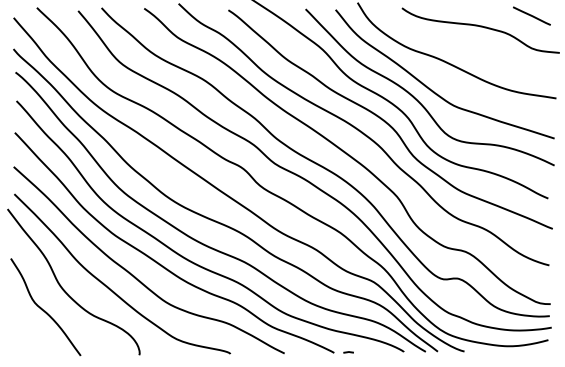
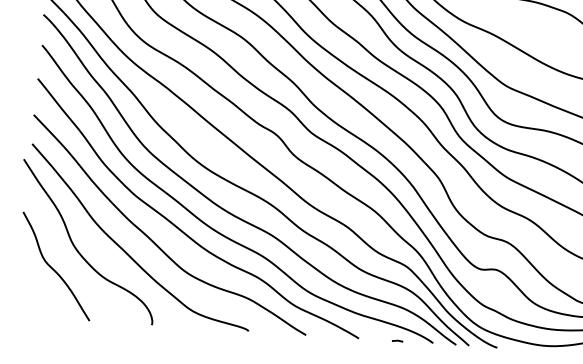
line: (348, 352) -> (397, 341), moved

